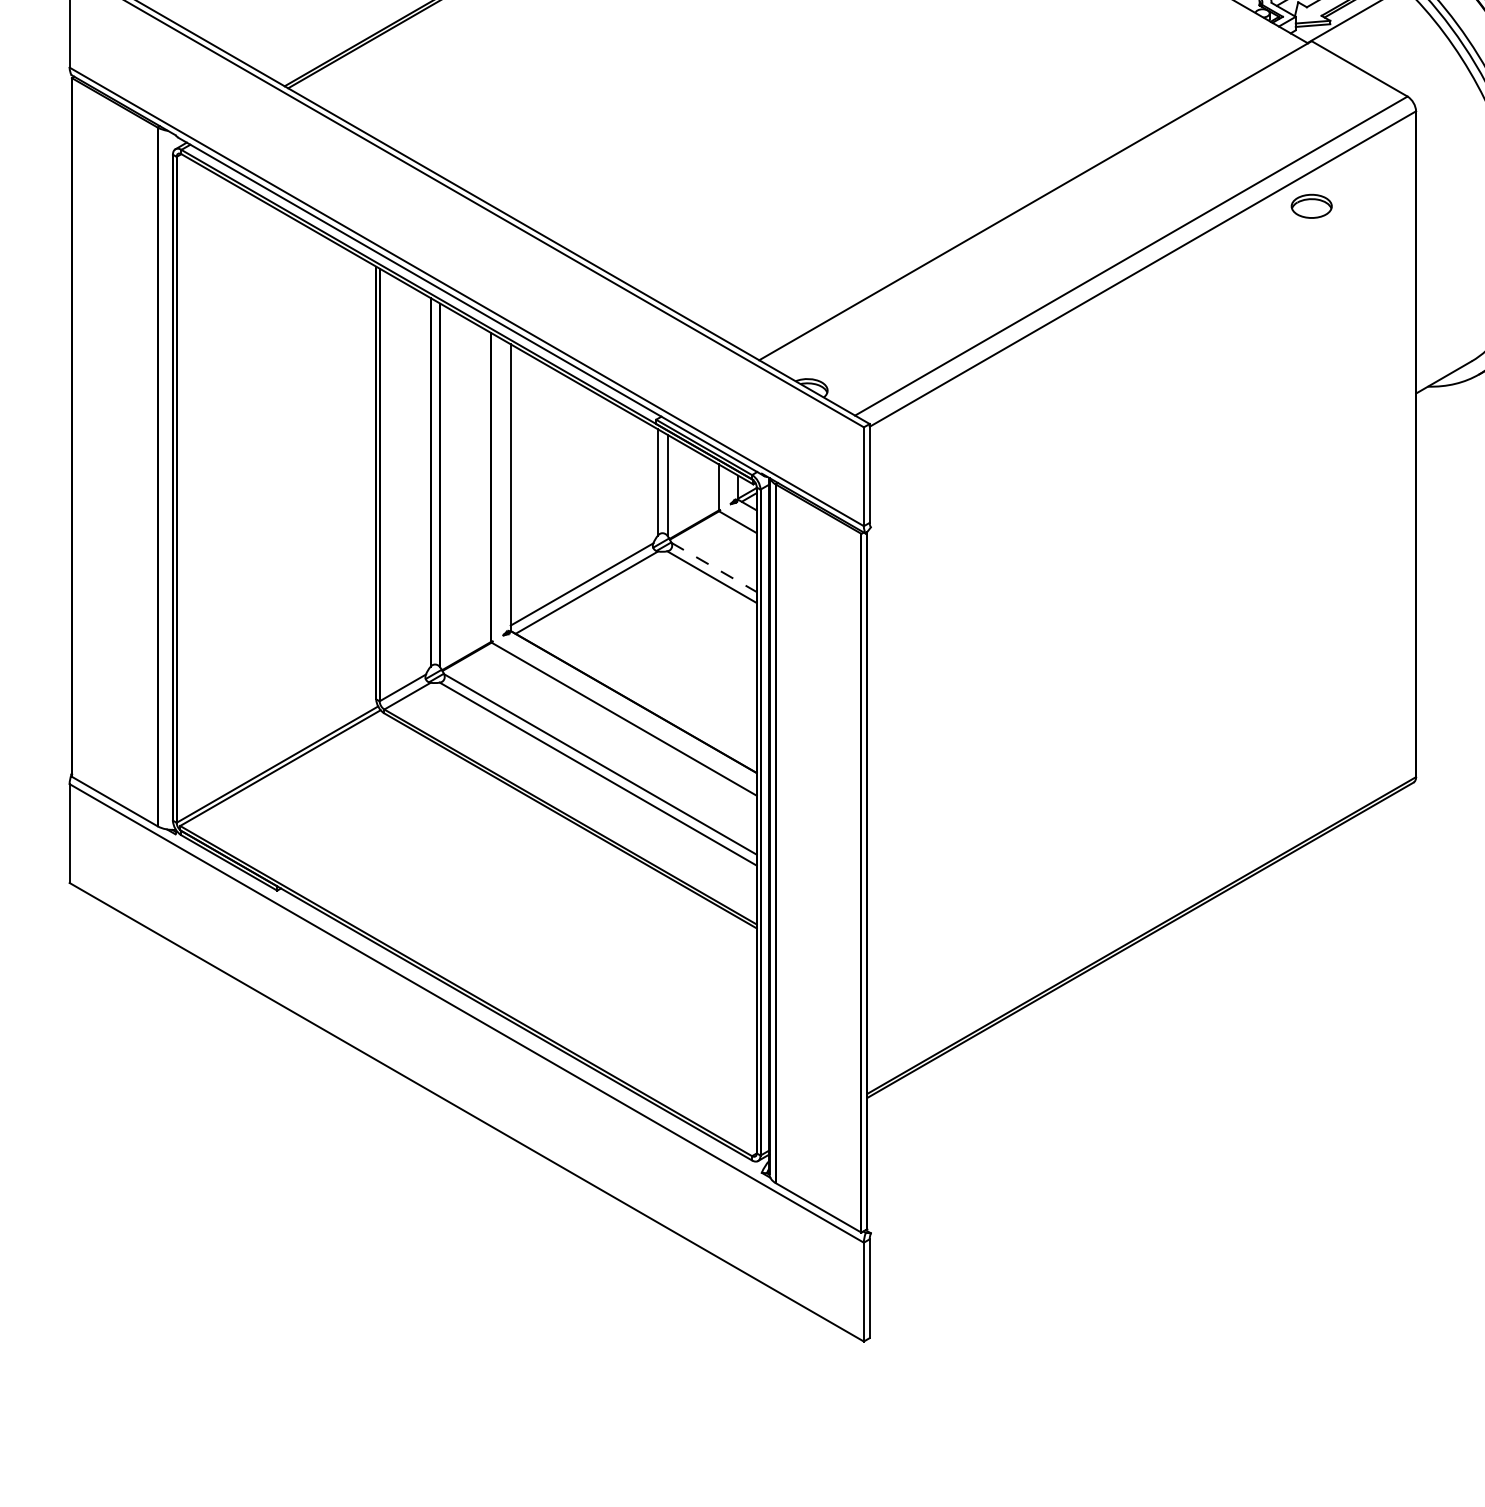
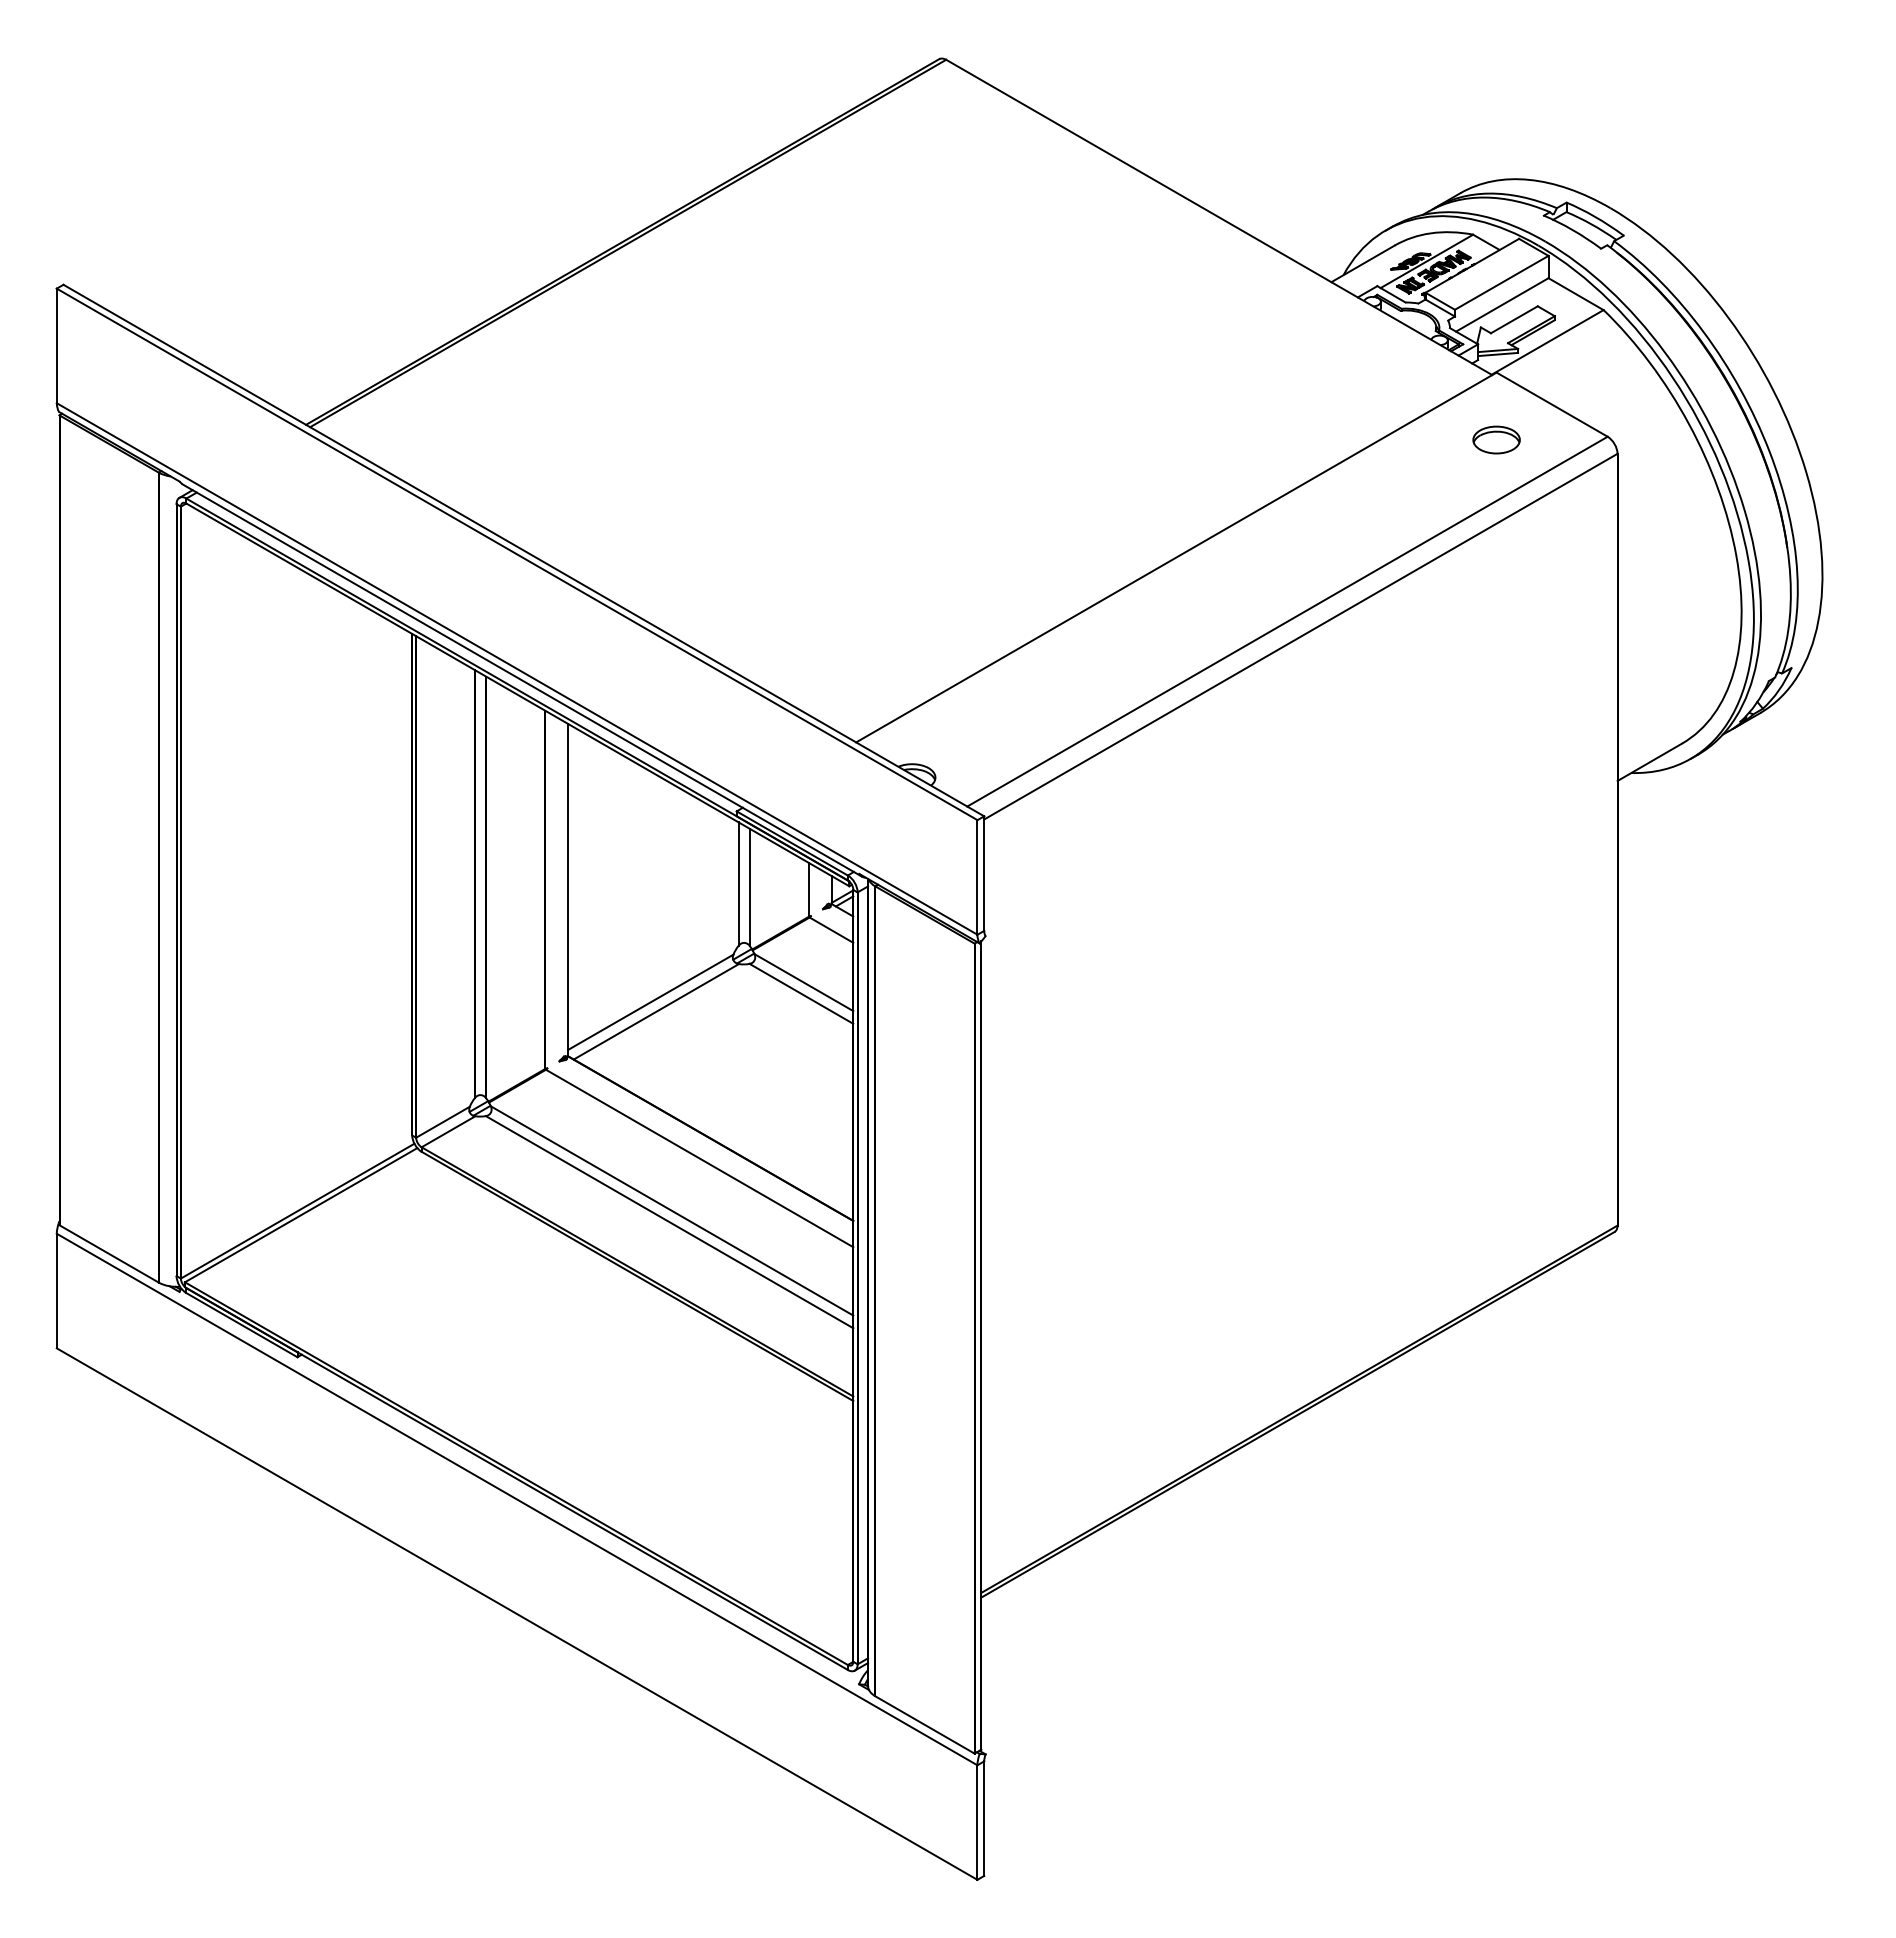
part: (1311, 205) -> (1496, 439), moved
line: (714, 567) -> (804, 982), dashed -> solid

